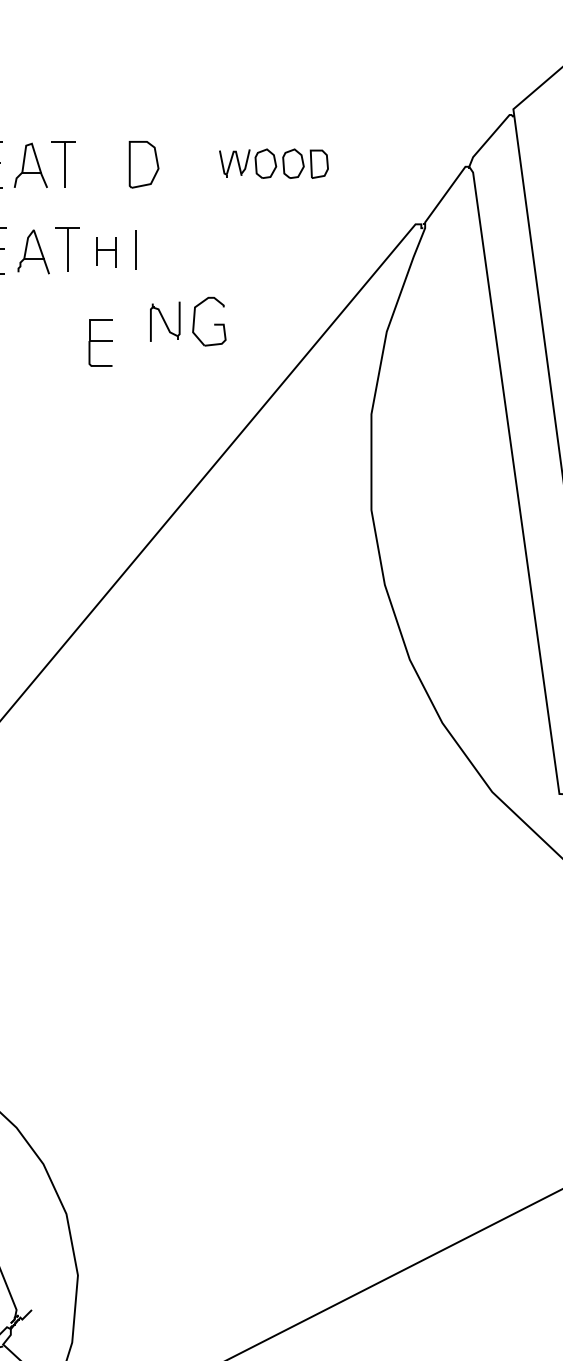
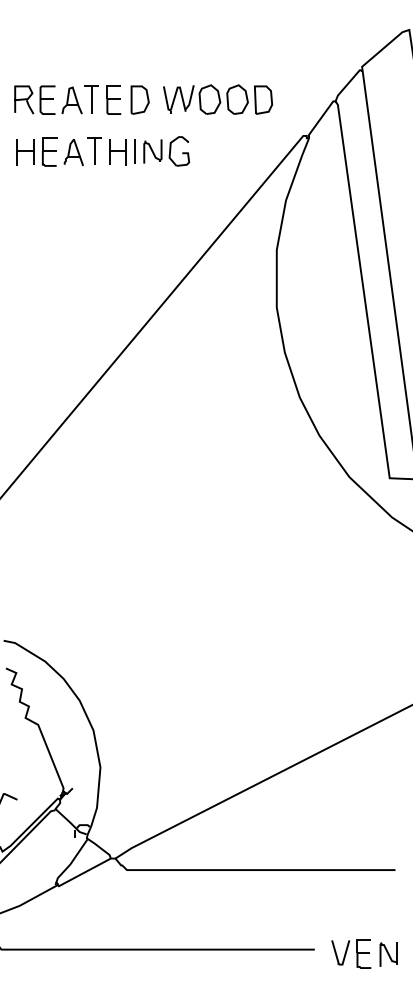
part: (274, 163) -> (218, 99), size x1.67
part: (106, 251) -> (117, 152), size x1.43
part: (187, 321) -> (166, 151), moved
part: (99, 341) -> (113, 99), moved

